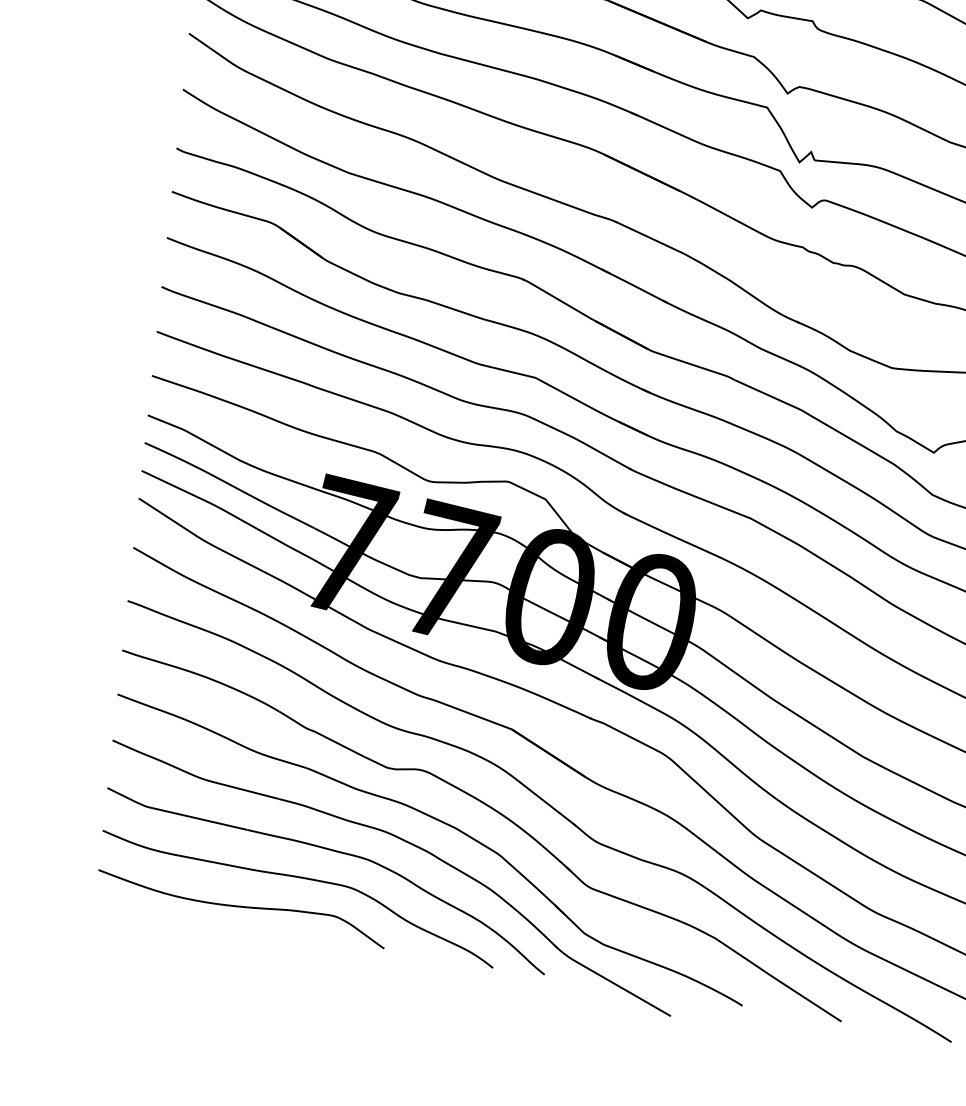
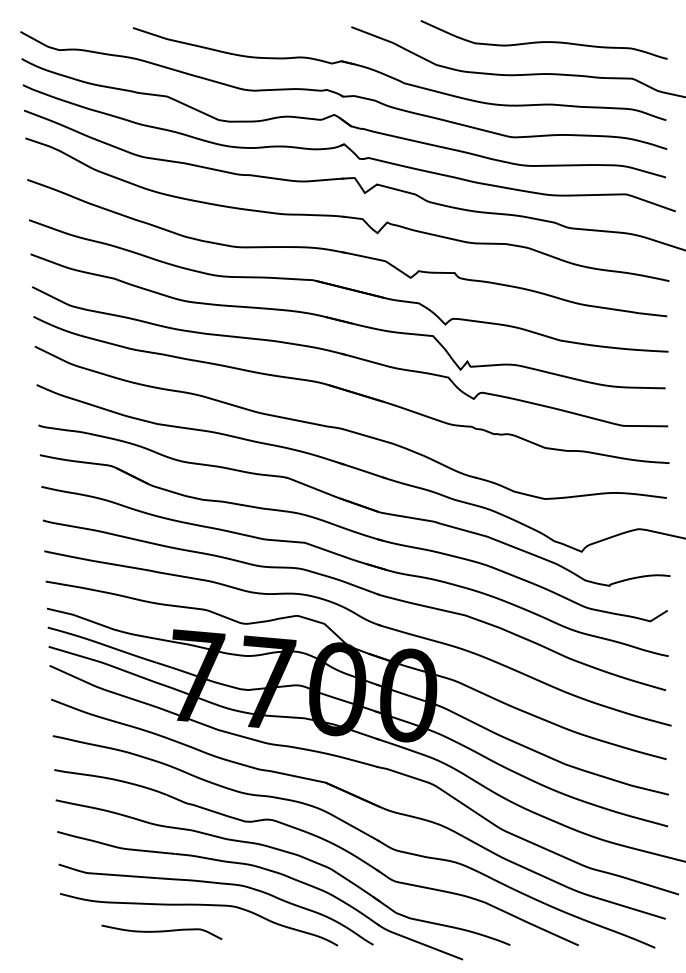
part: (240, 909) -> (161, 932), size x0.6

